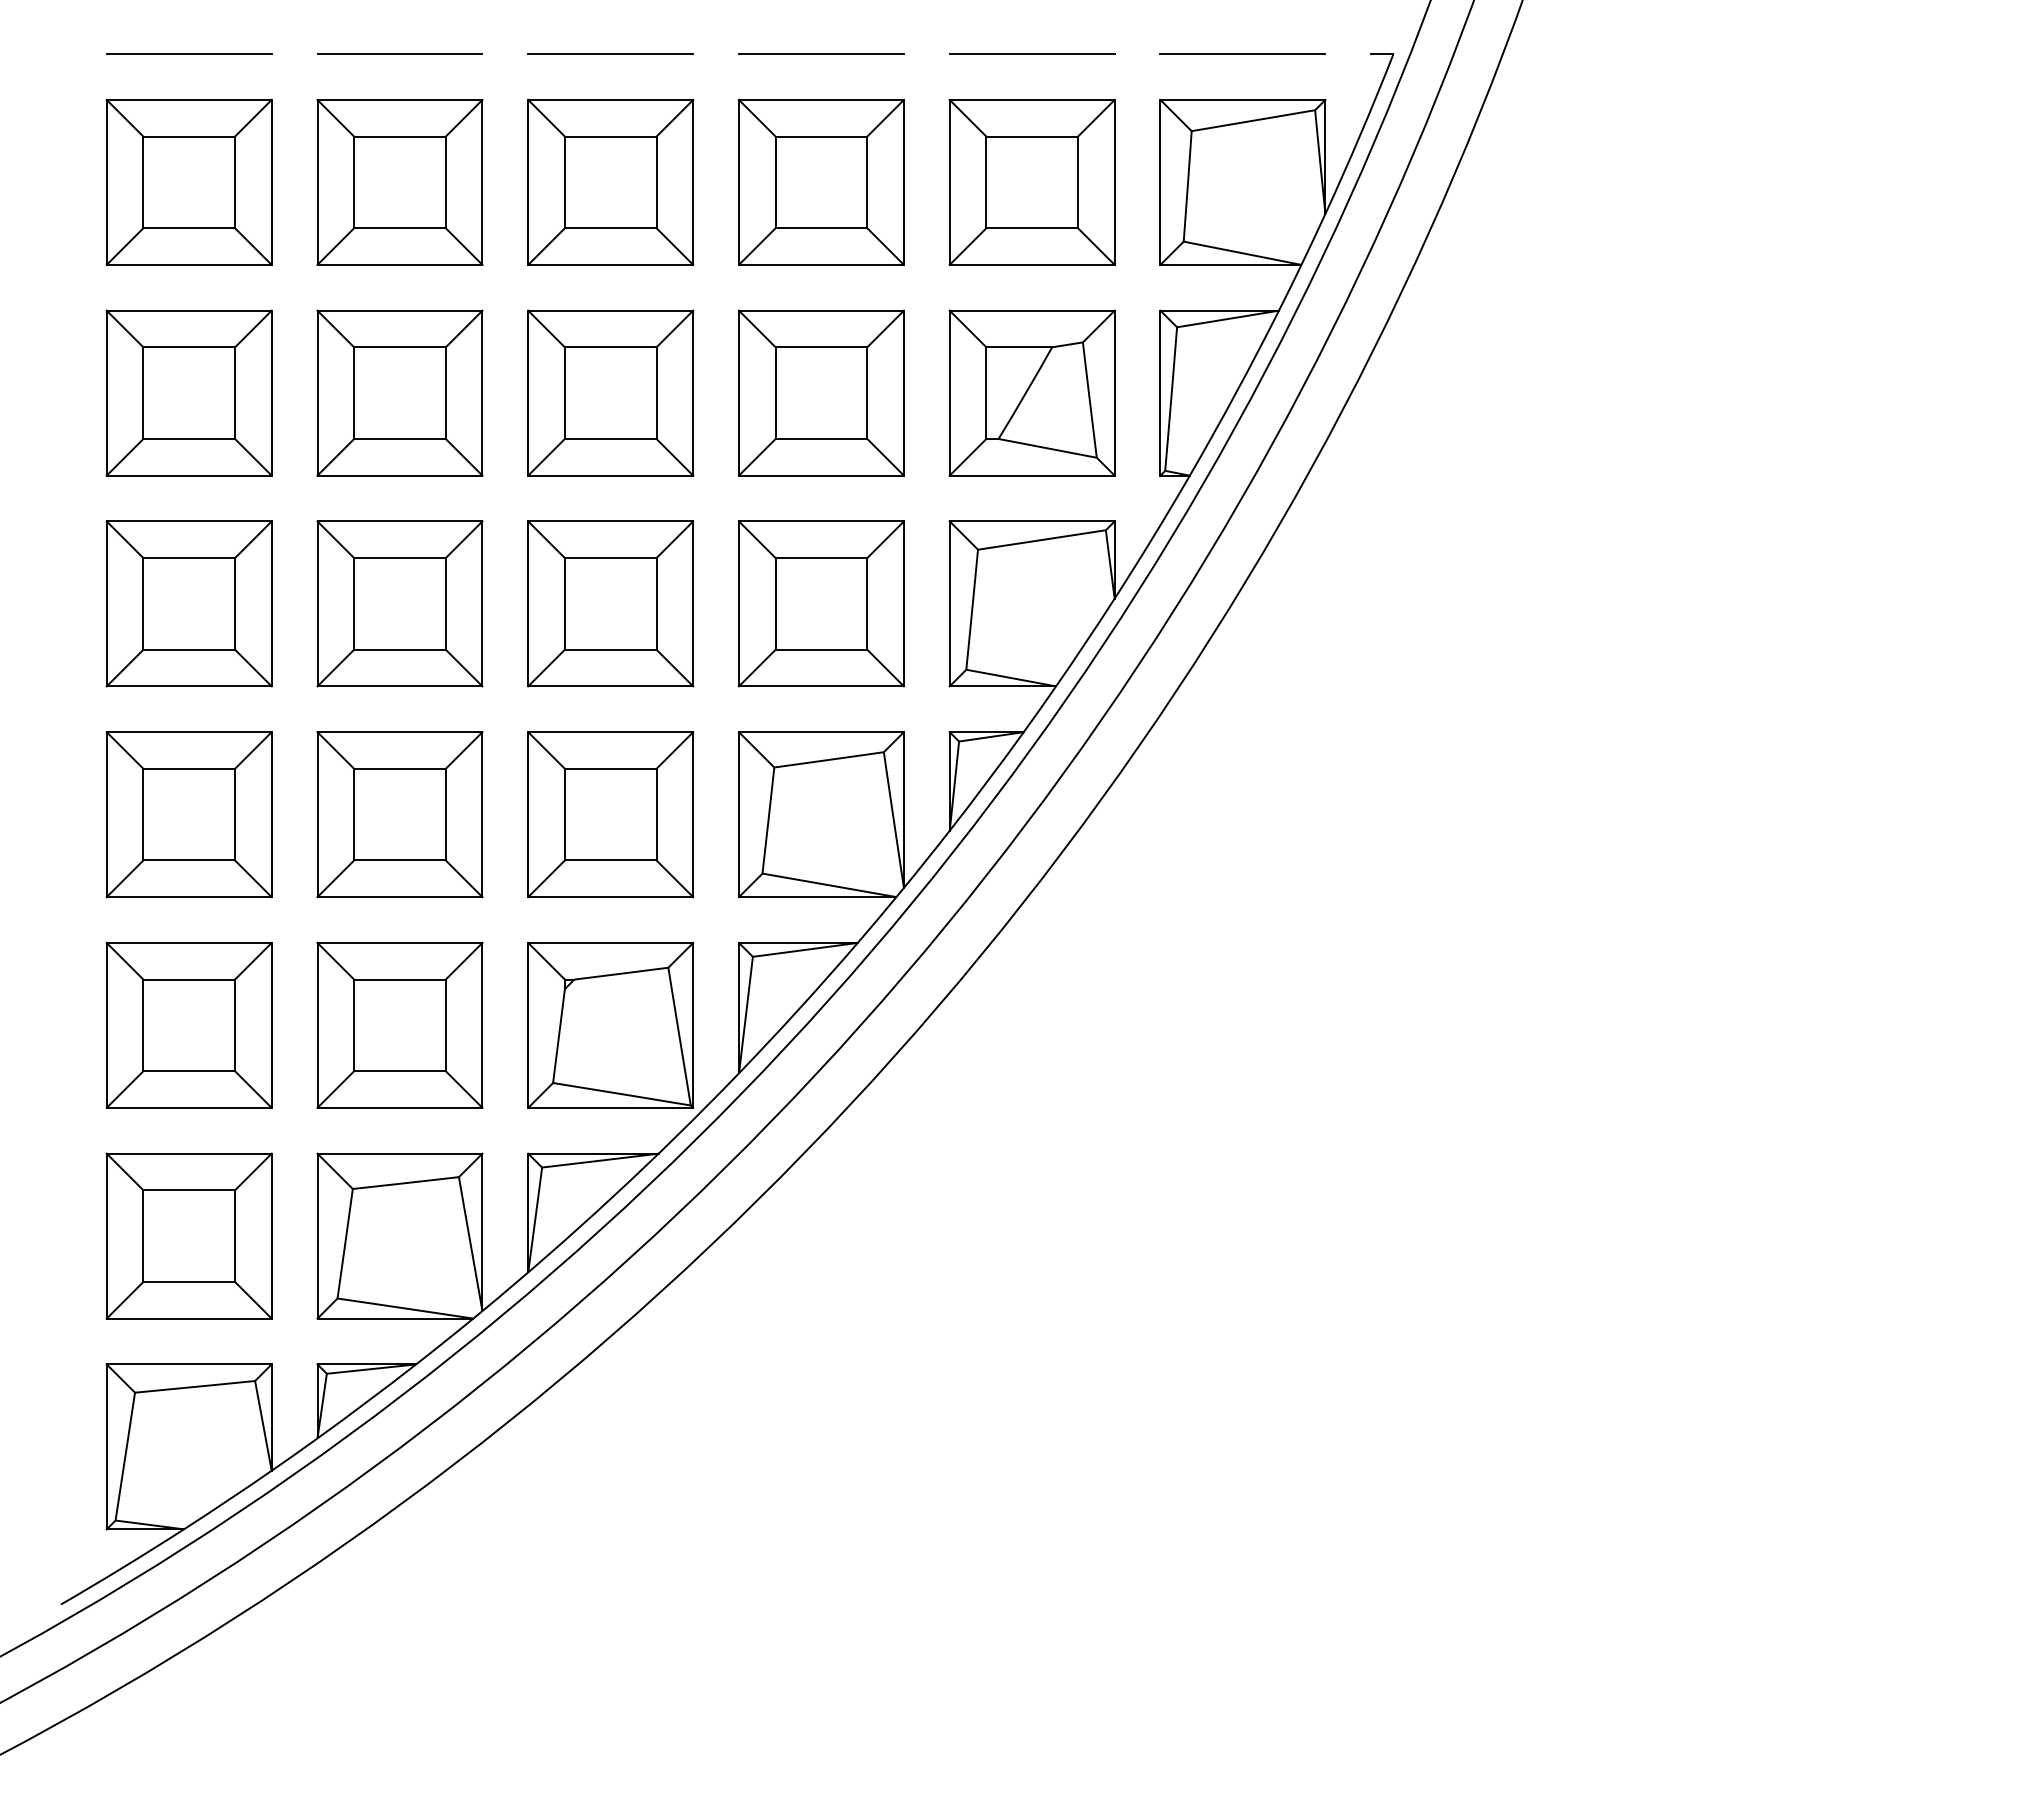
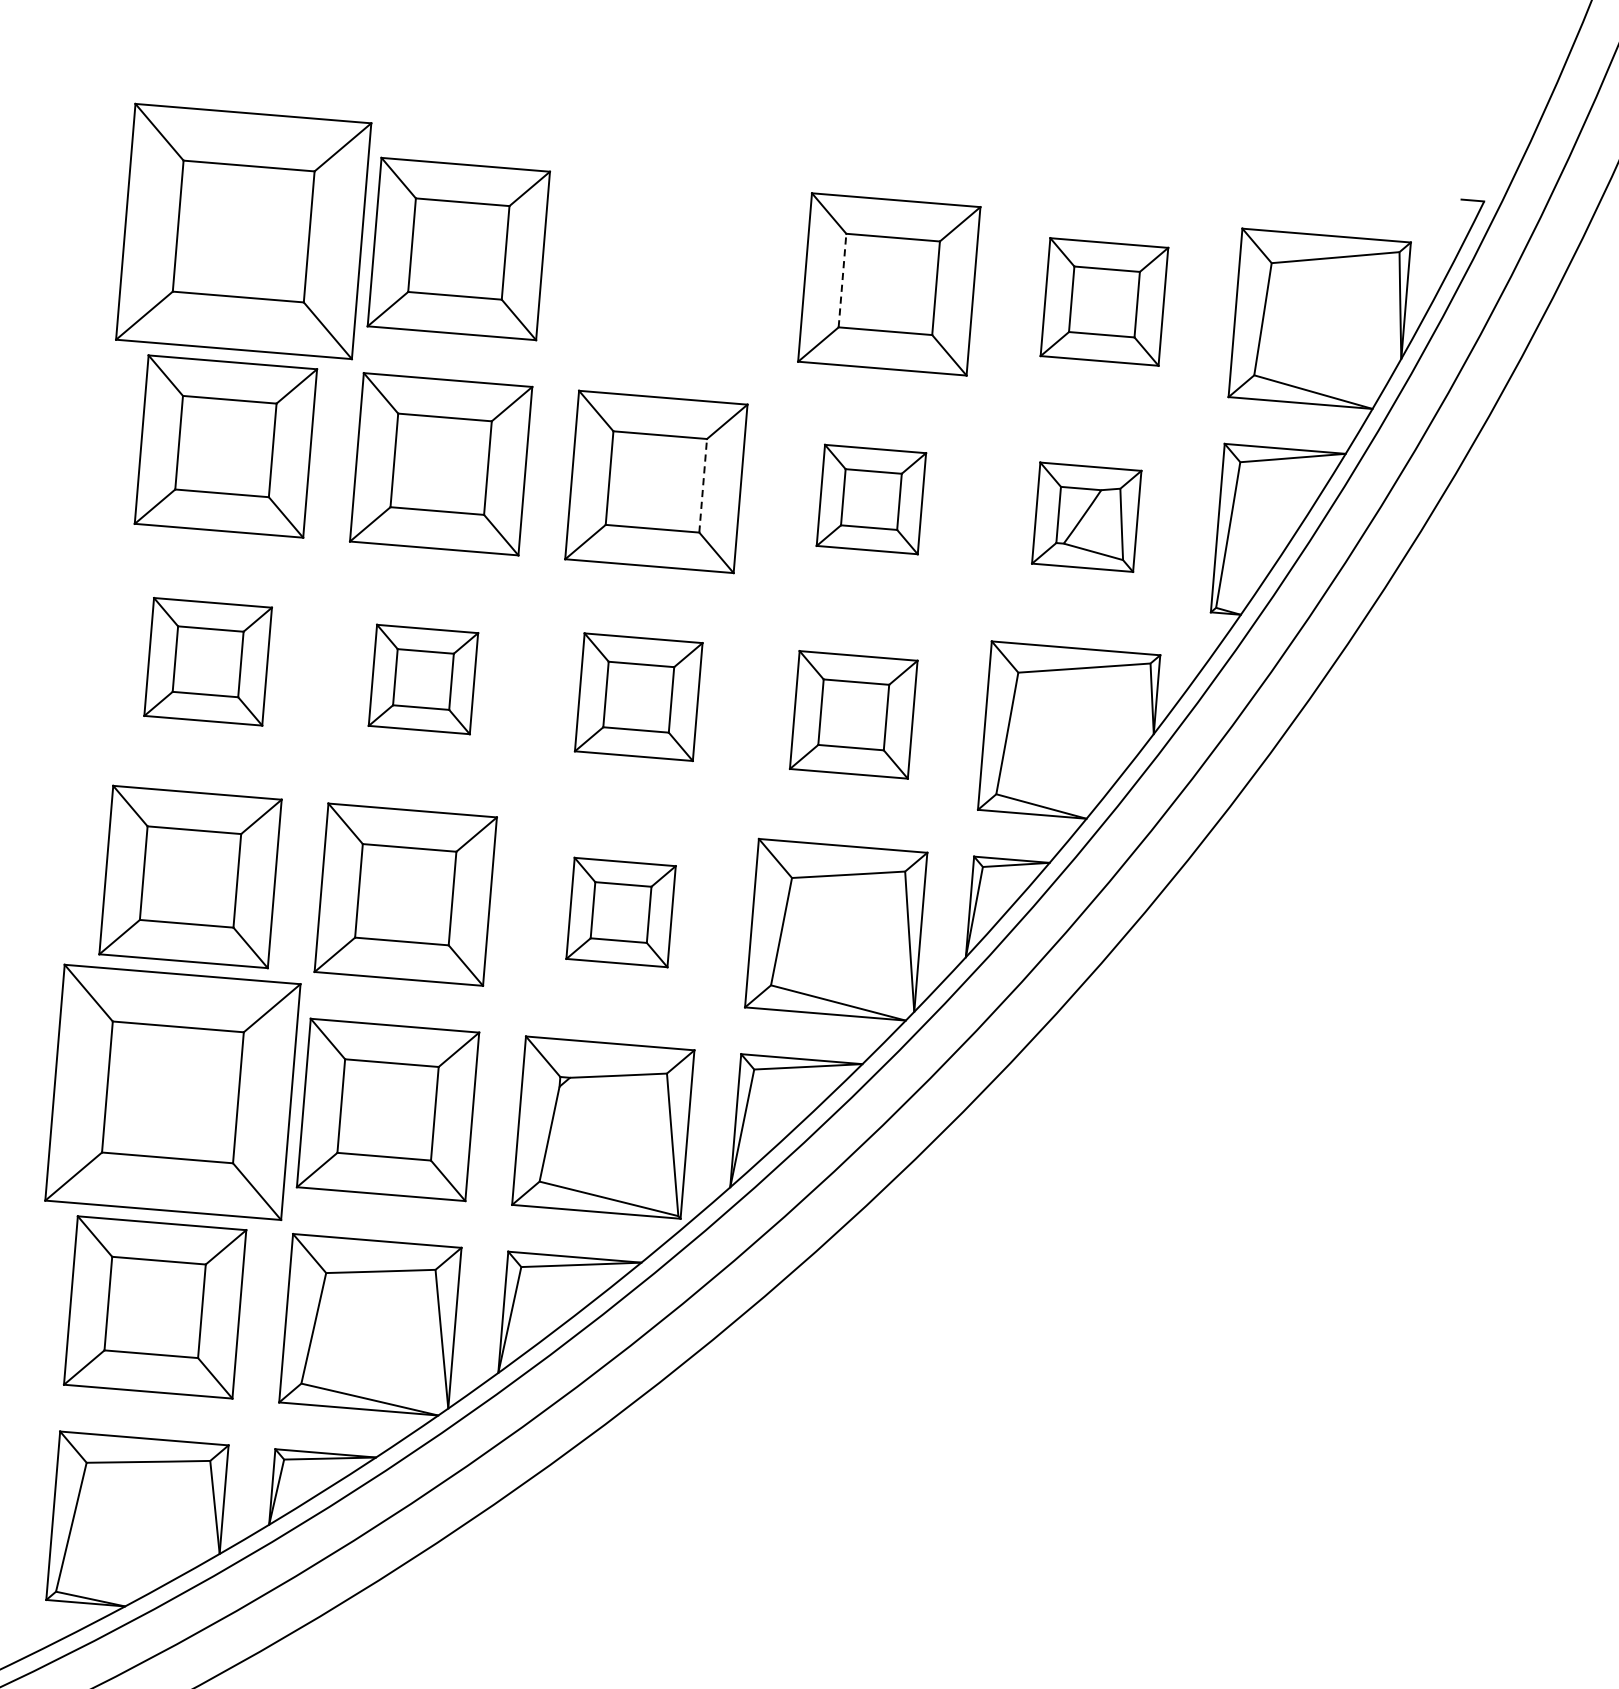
line: (188, 54) -> (253, 100), removed
line: (399, 54) -> (469, 118), removed
line: (610, 54) -> (684, 136), removed
line: (821, 54) -> (900, 153), removed
line: (1031, 54) -> (1114, 171), removed
line: (1242, 54) -> (1330, 189), removed
part: (188, 181) -> (242, 230), size x1.4
part: (610, 181) -> (673, 265), removed
part: (1031, 181) -> (1103, 301), size x0.7
line: (775, 182) -> (842, 280), solid -> dashed
part: (820, 392) -> (870, 498), size x0.6
part: (1031, 392) -> (1086, 516), size x0.6
line: (656, 393) -> (703, 486), solid -> dashed
part: (188, 603) -> (207, 661), size x0.7
part: (399, 603) -> (423, 679), size x0.6
part: (610, 603) -> (638, 696), size x0.7
part: (820, 603) -> (852, 714), size x0.7
part: (610, 814) -> (620, 912), size x0.6
part: (188, 1024) -> (172, 1091), size x1.4

